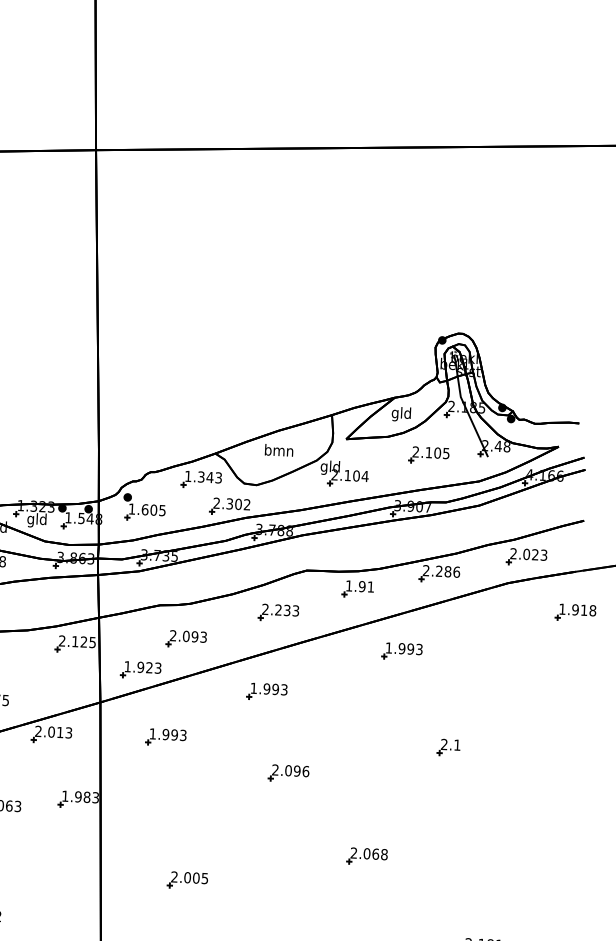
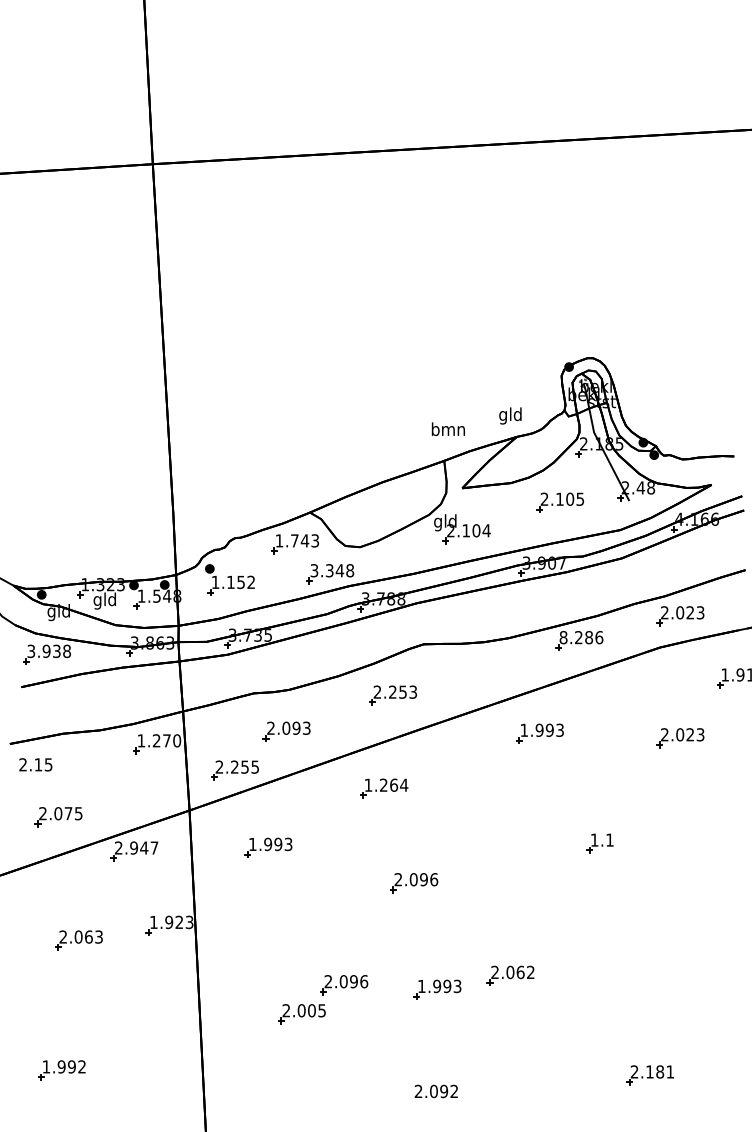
text: (401, 413) -> (510, 415), moved
text: (278, 450) -> (447, 429), moved
text: (201, 476) -> (294, 540), 1.343 -> 1.743
text: (232, 503) -> (332, 570), 2.302 -> 3.348
text: (153, 510) -> (240, 582), 1.605 -> 1.152
text: (426, 570) -> (563, 637), 2.286 -> 8.286
part: (357, 589) -> (484, 663), removed
text: (286, 609) -> (402, 691), 2.233 -> 2.253
text: (77, 641) -> (159, 740), 2.125 -> 1.270
part: (521, 661) -> (680, 738), added
text: (142, 666) -> (236, 766), 1.923 -> 2.255
text: (275, 688) -> (393, 784), 1.993 -> 1.264
text: (60, 732) -> (144, 847), 2.013 -> 2.947
text: (444, 744) -> (594, 839), 2.1 -> 1.1
text: (87, 797) -> (179, 922), 1.983 -> 1.923
text: (384, 854) -> (530, 972), 2.068 -> 2.062
part: (225, 857) -> (344, 985), added
part: (304, 865) -> (437, 989), added

